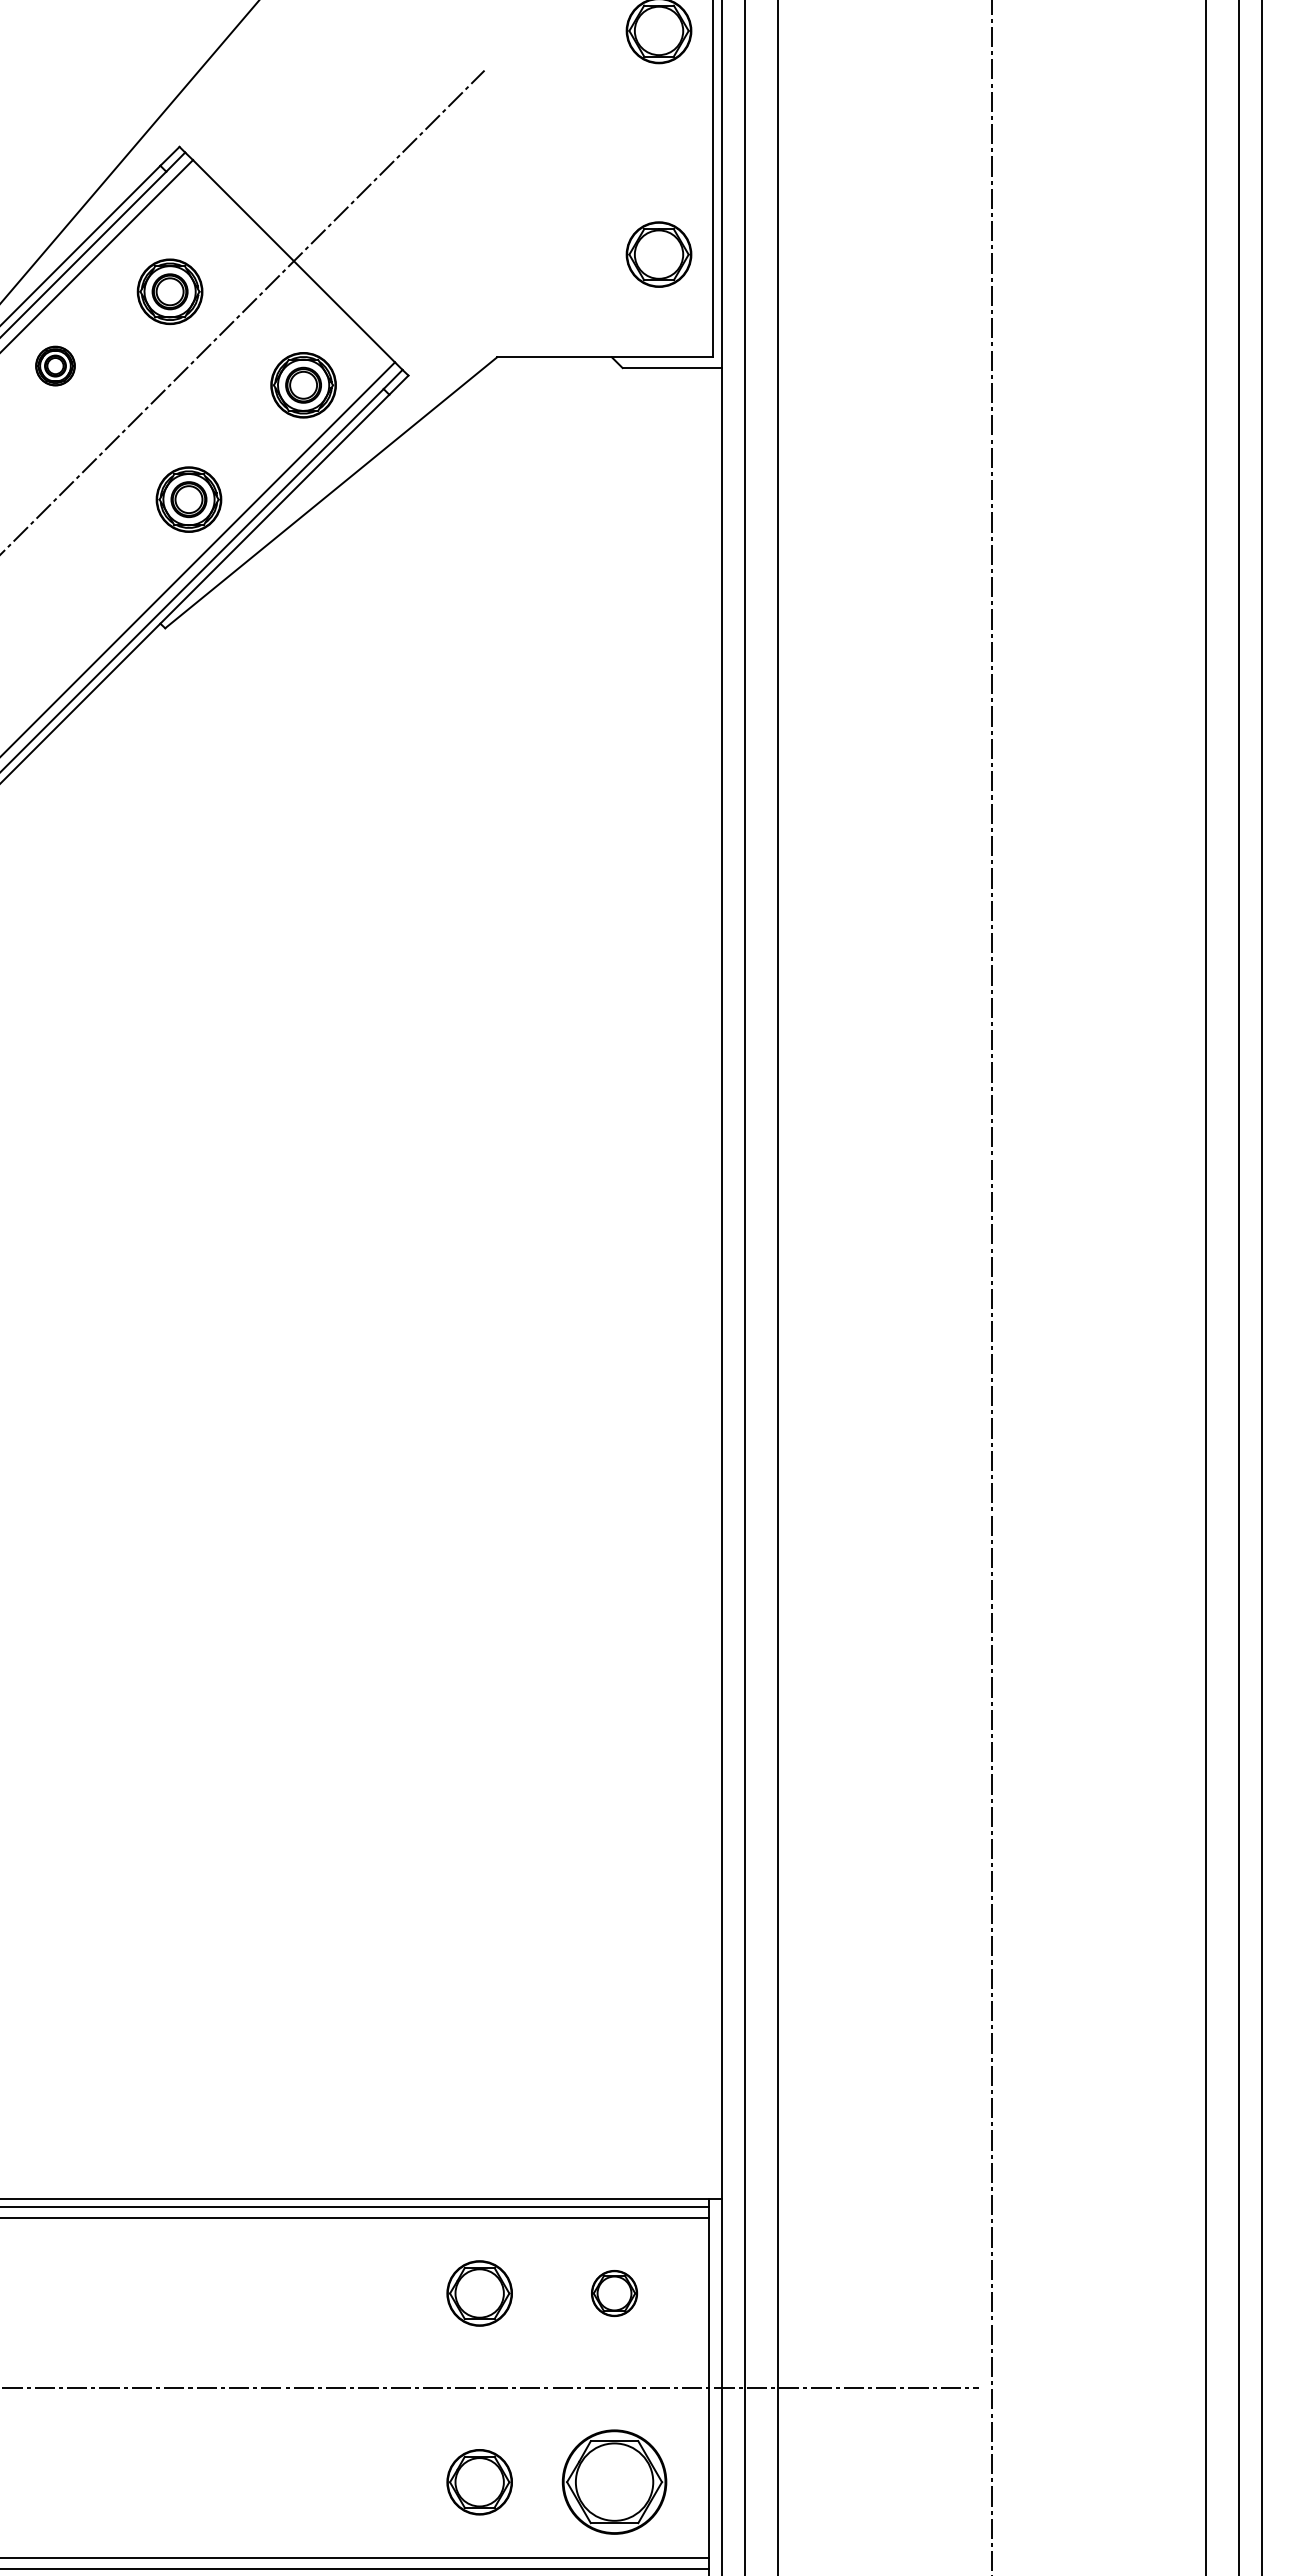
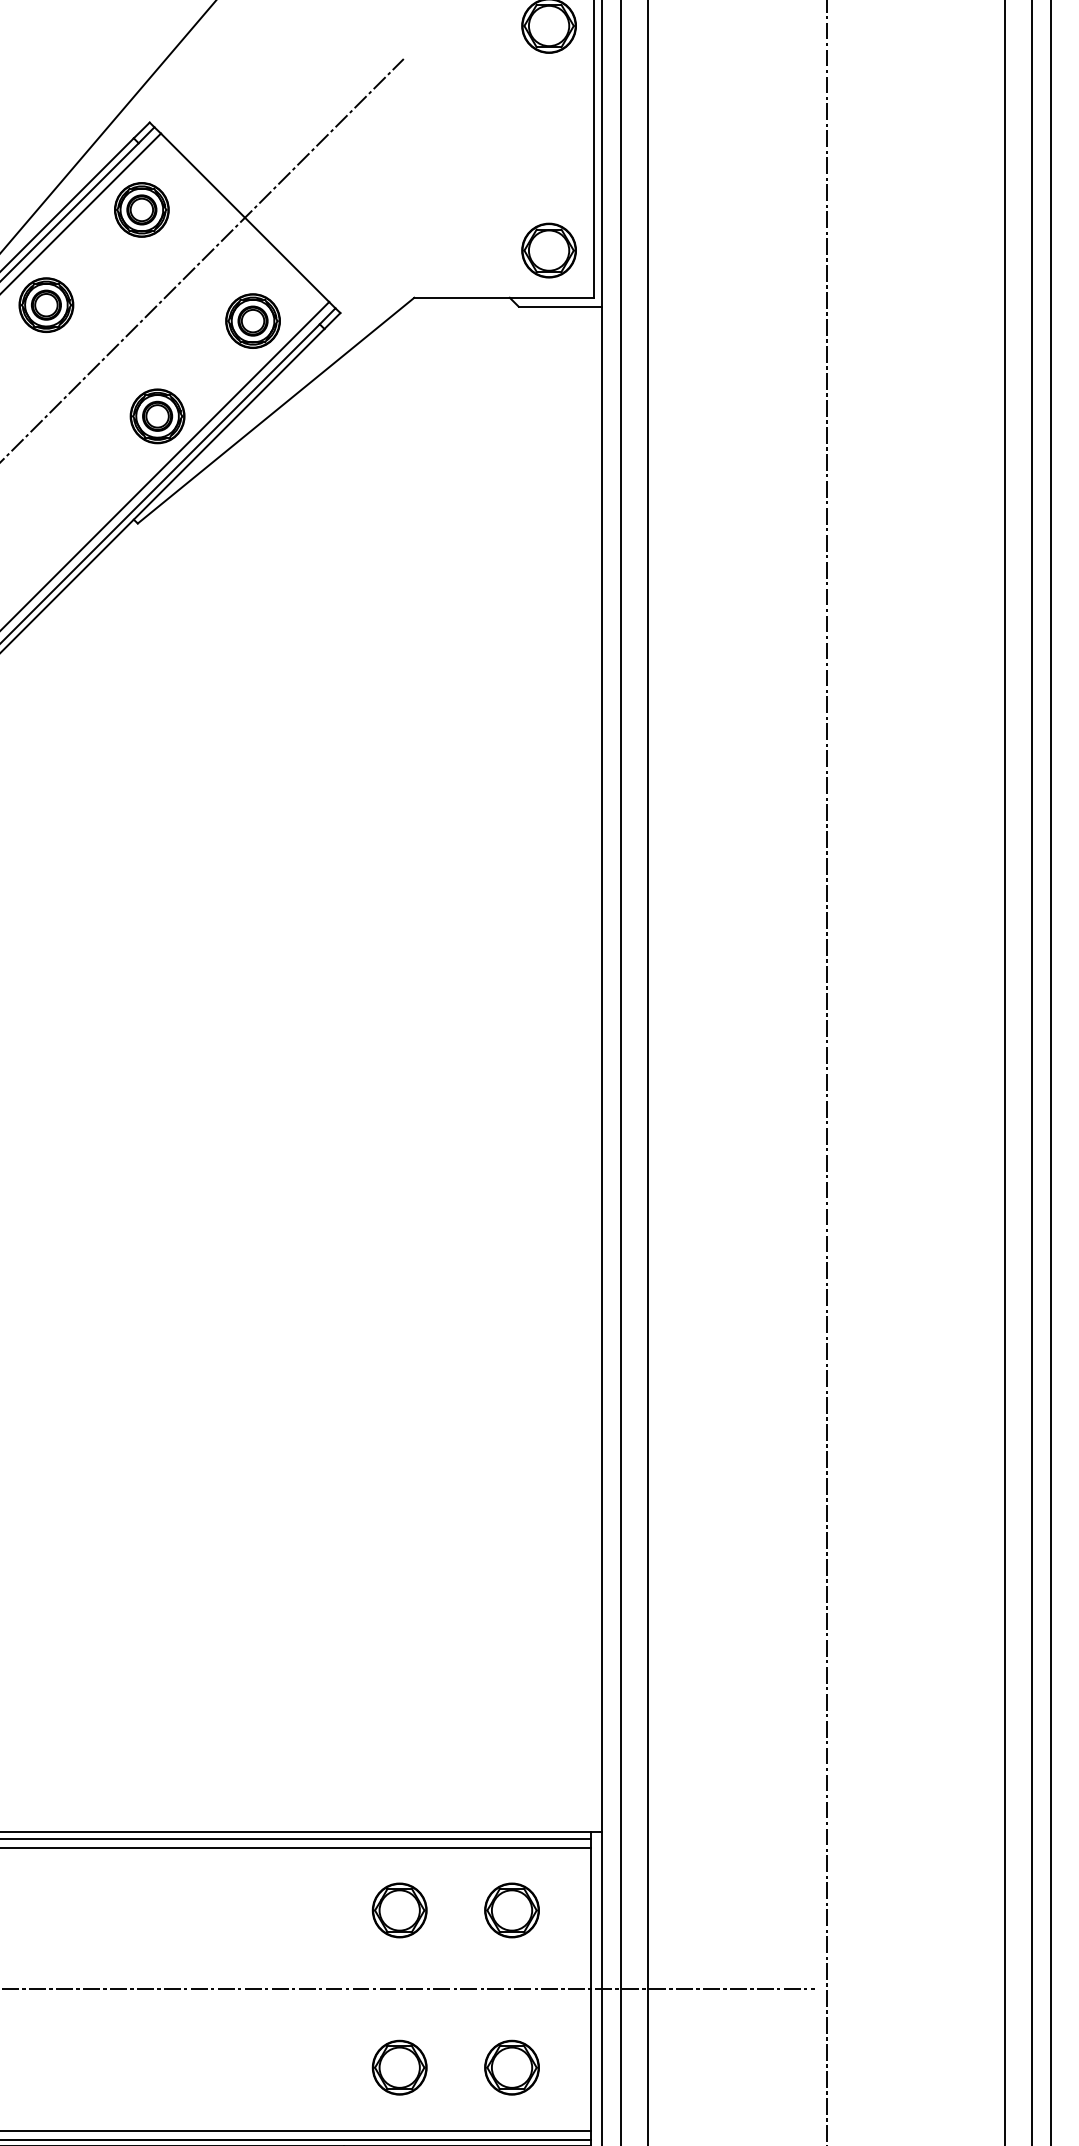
part: (658, 254) -> (548, 250), moved
part: (169, 291) -> (141, 209), moved
part: (55, 365) -> (46, 304), size x1.67
part: (614, 2293) -> (512, 1910), size x1.43
part: (614, 2482) -> (512, 2067), size x0.62

